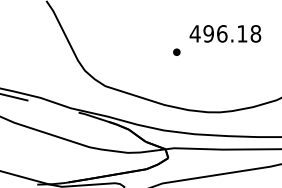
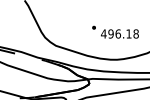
text: (224, 32) -> (119, 33), moved

